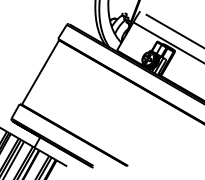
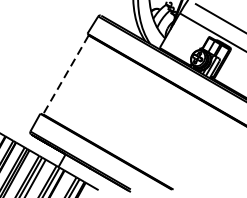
line: (40, 72) -> (65, 74), solid -> dashed

